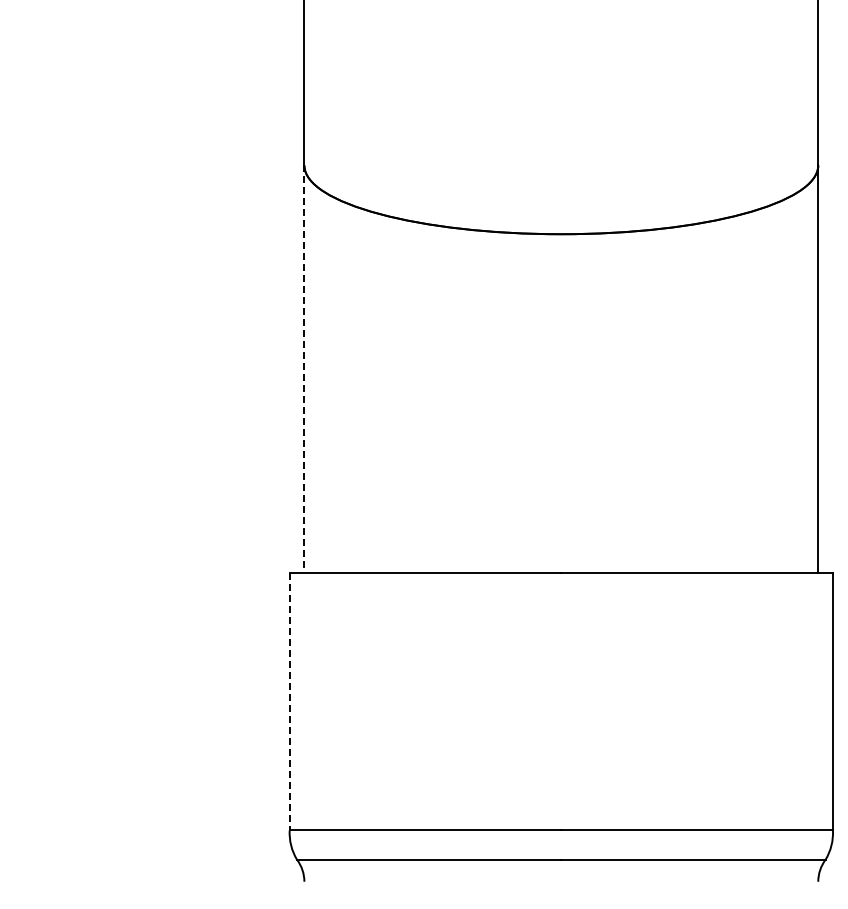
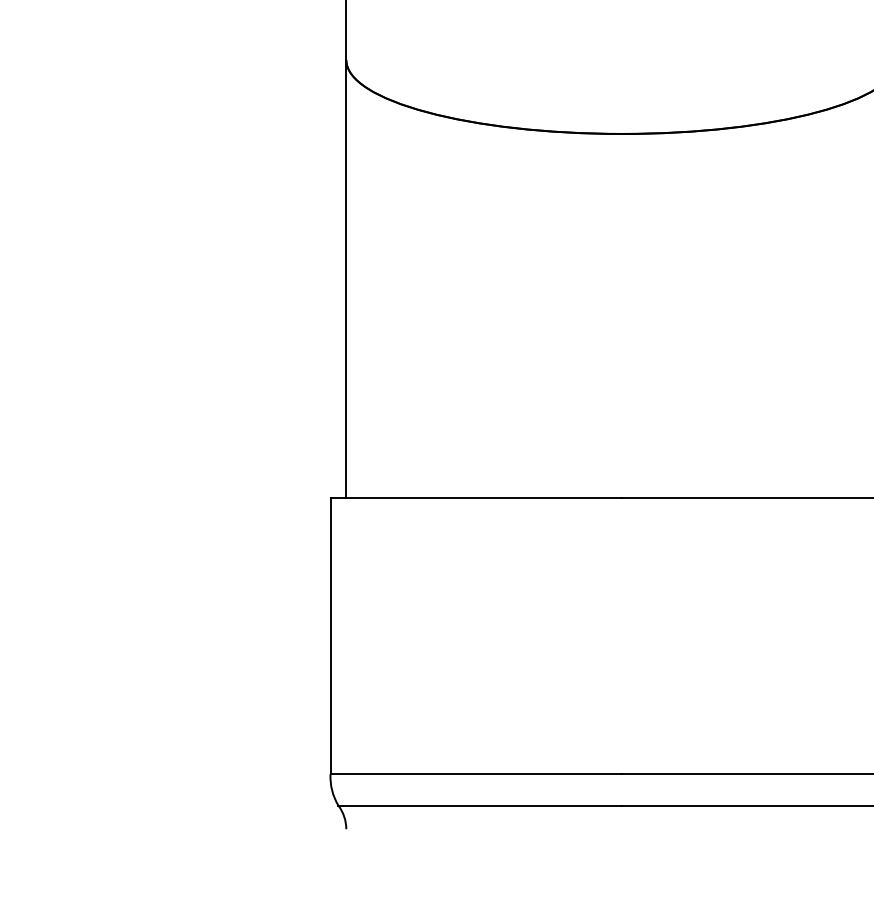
line: (304, 369) -> (346, 279), dashed -> solid
line: (289, 702) -> (330, 636), dashed -> solid

